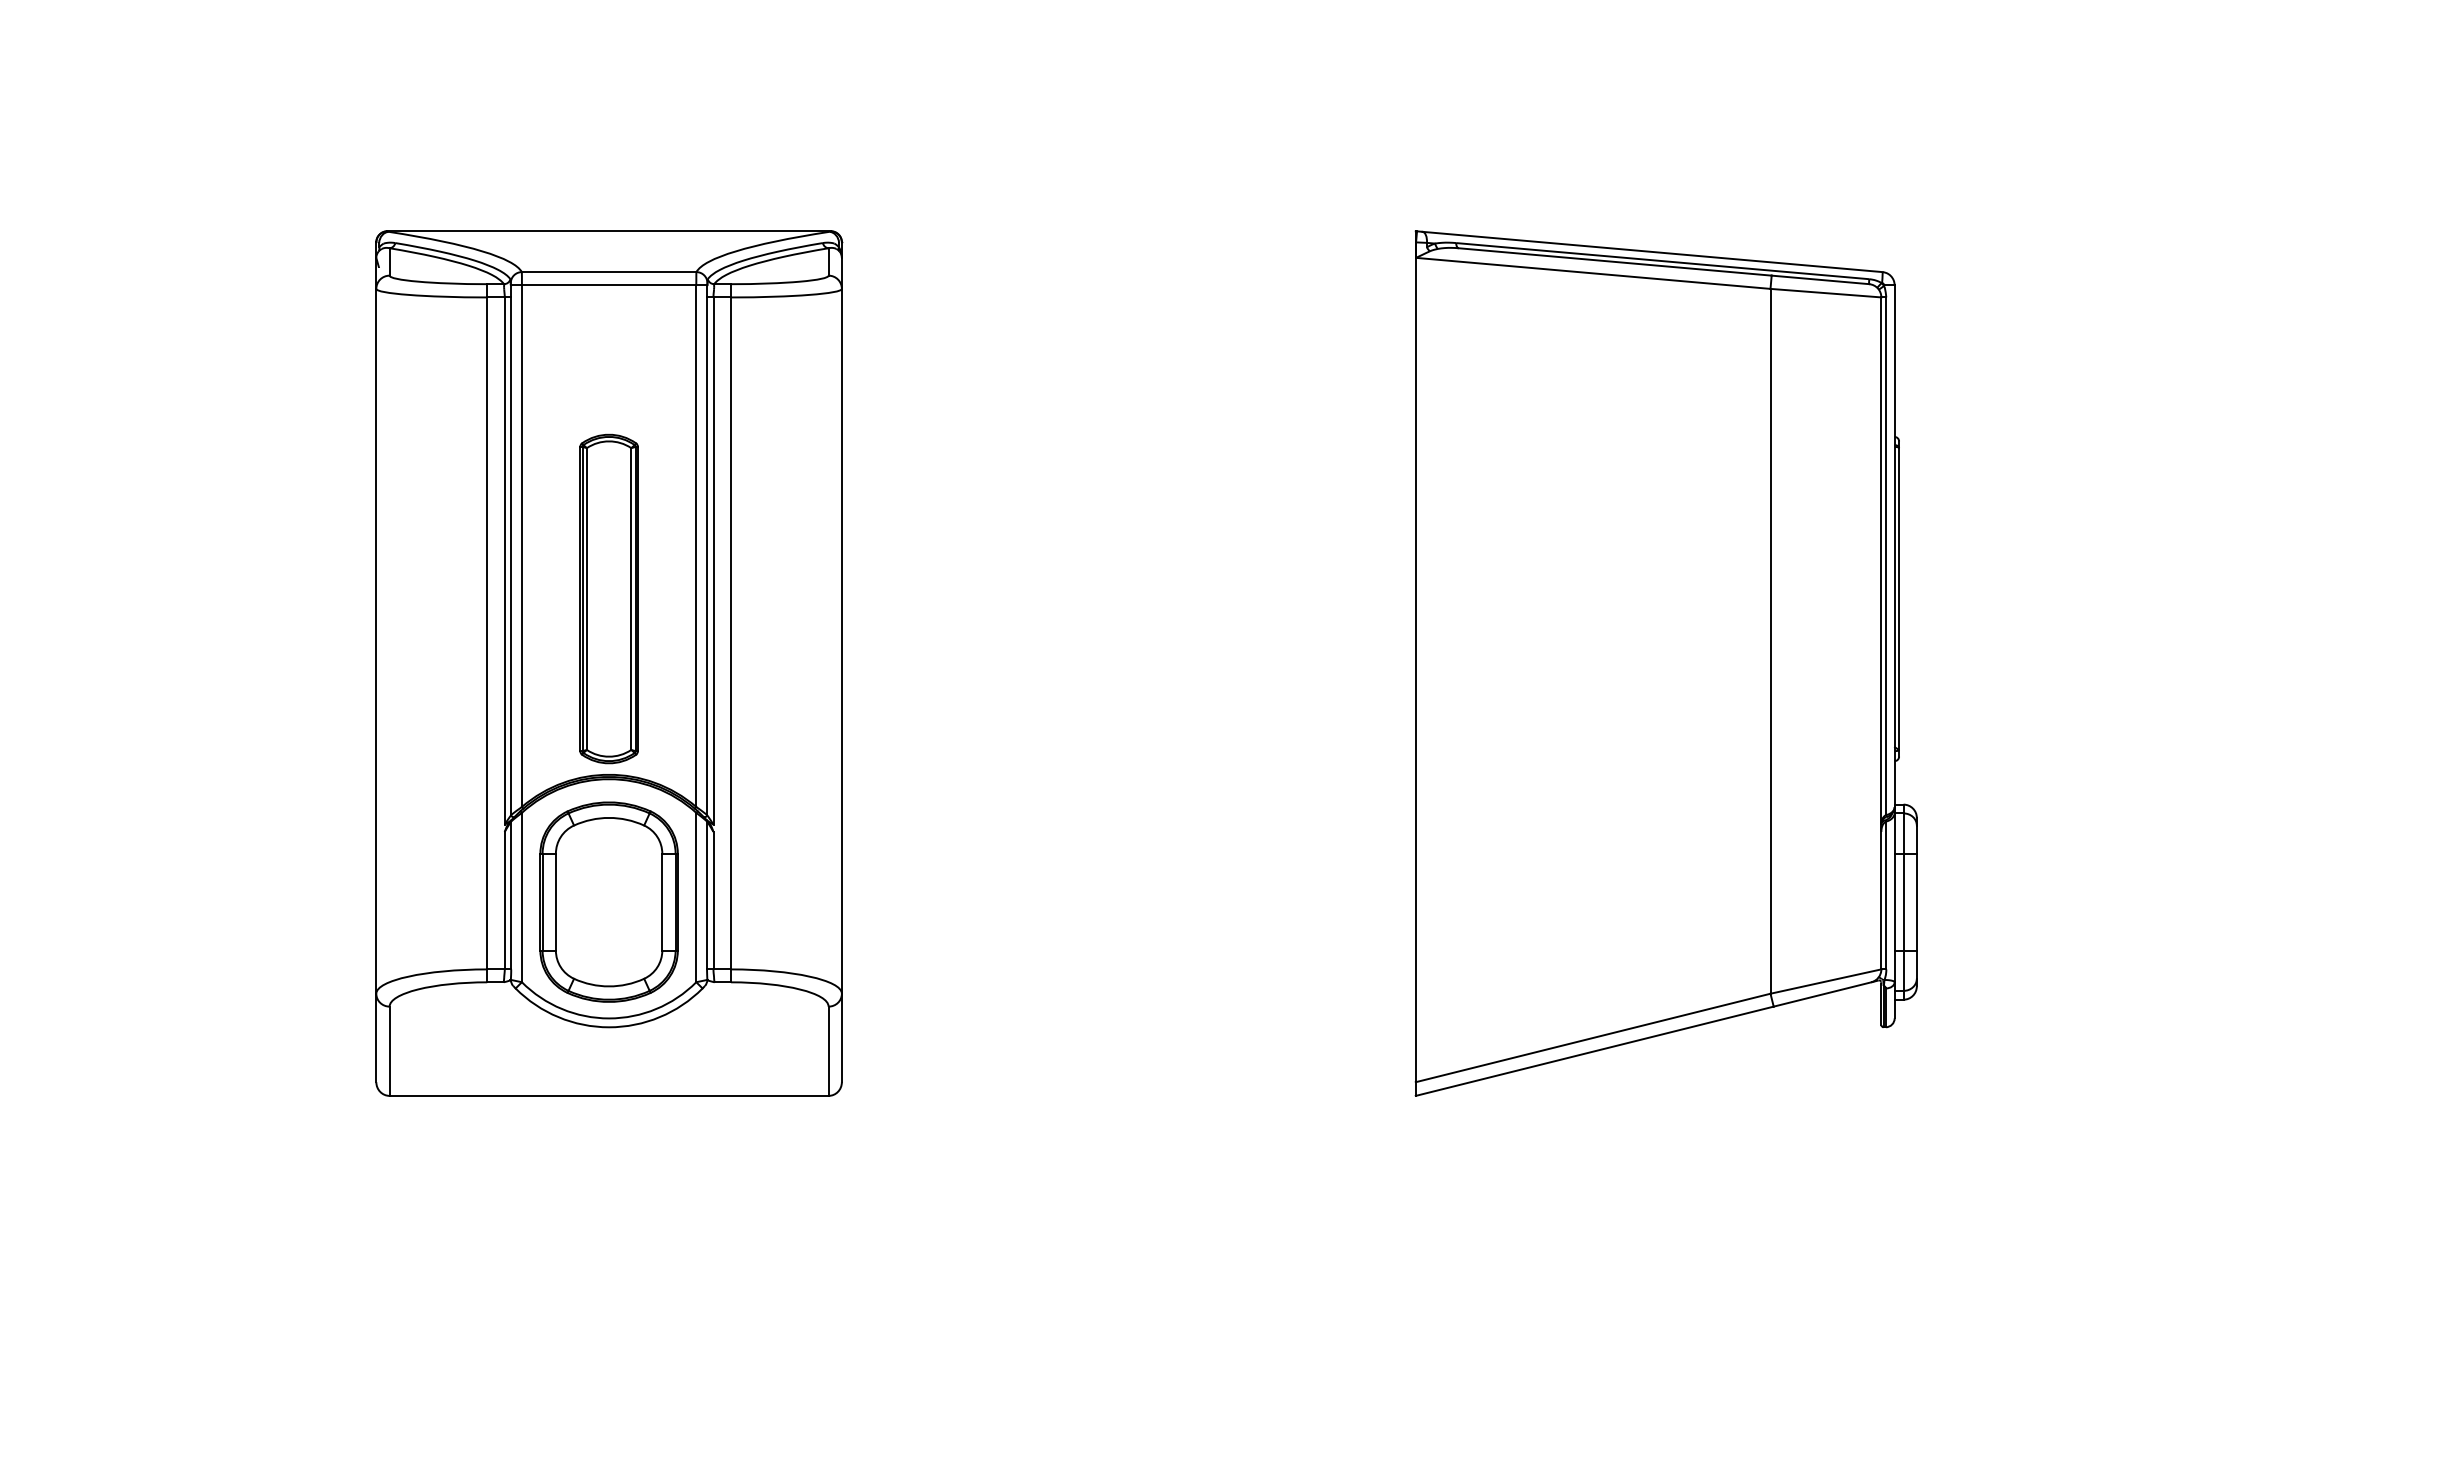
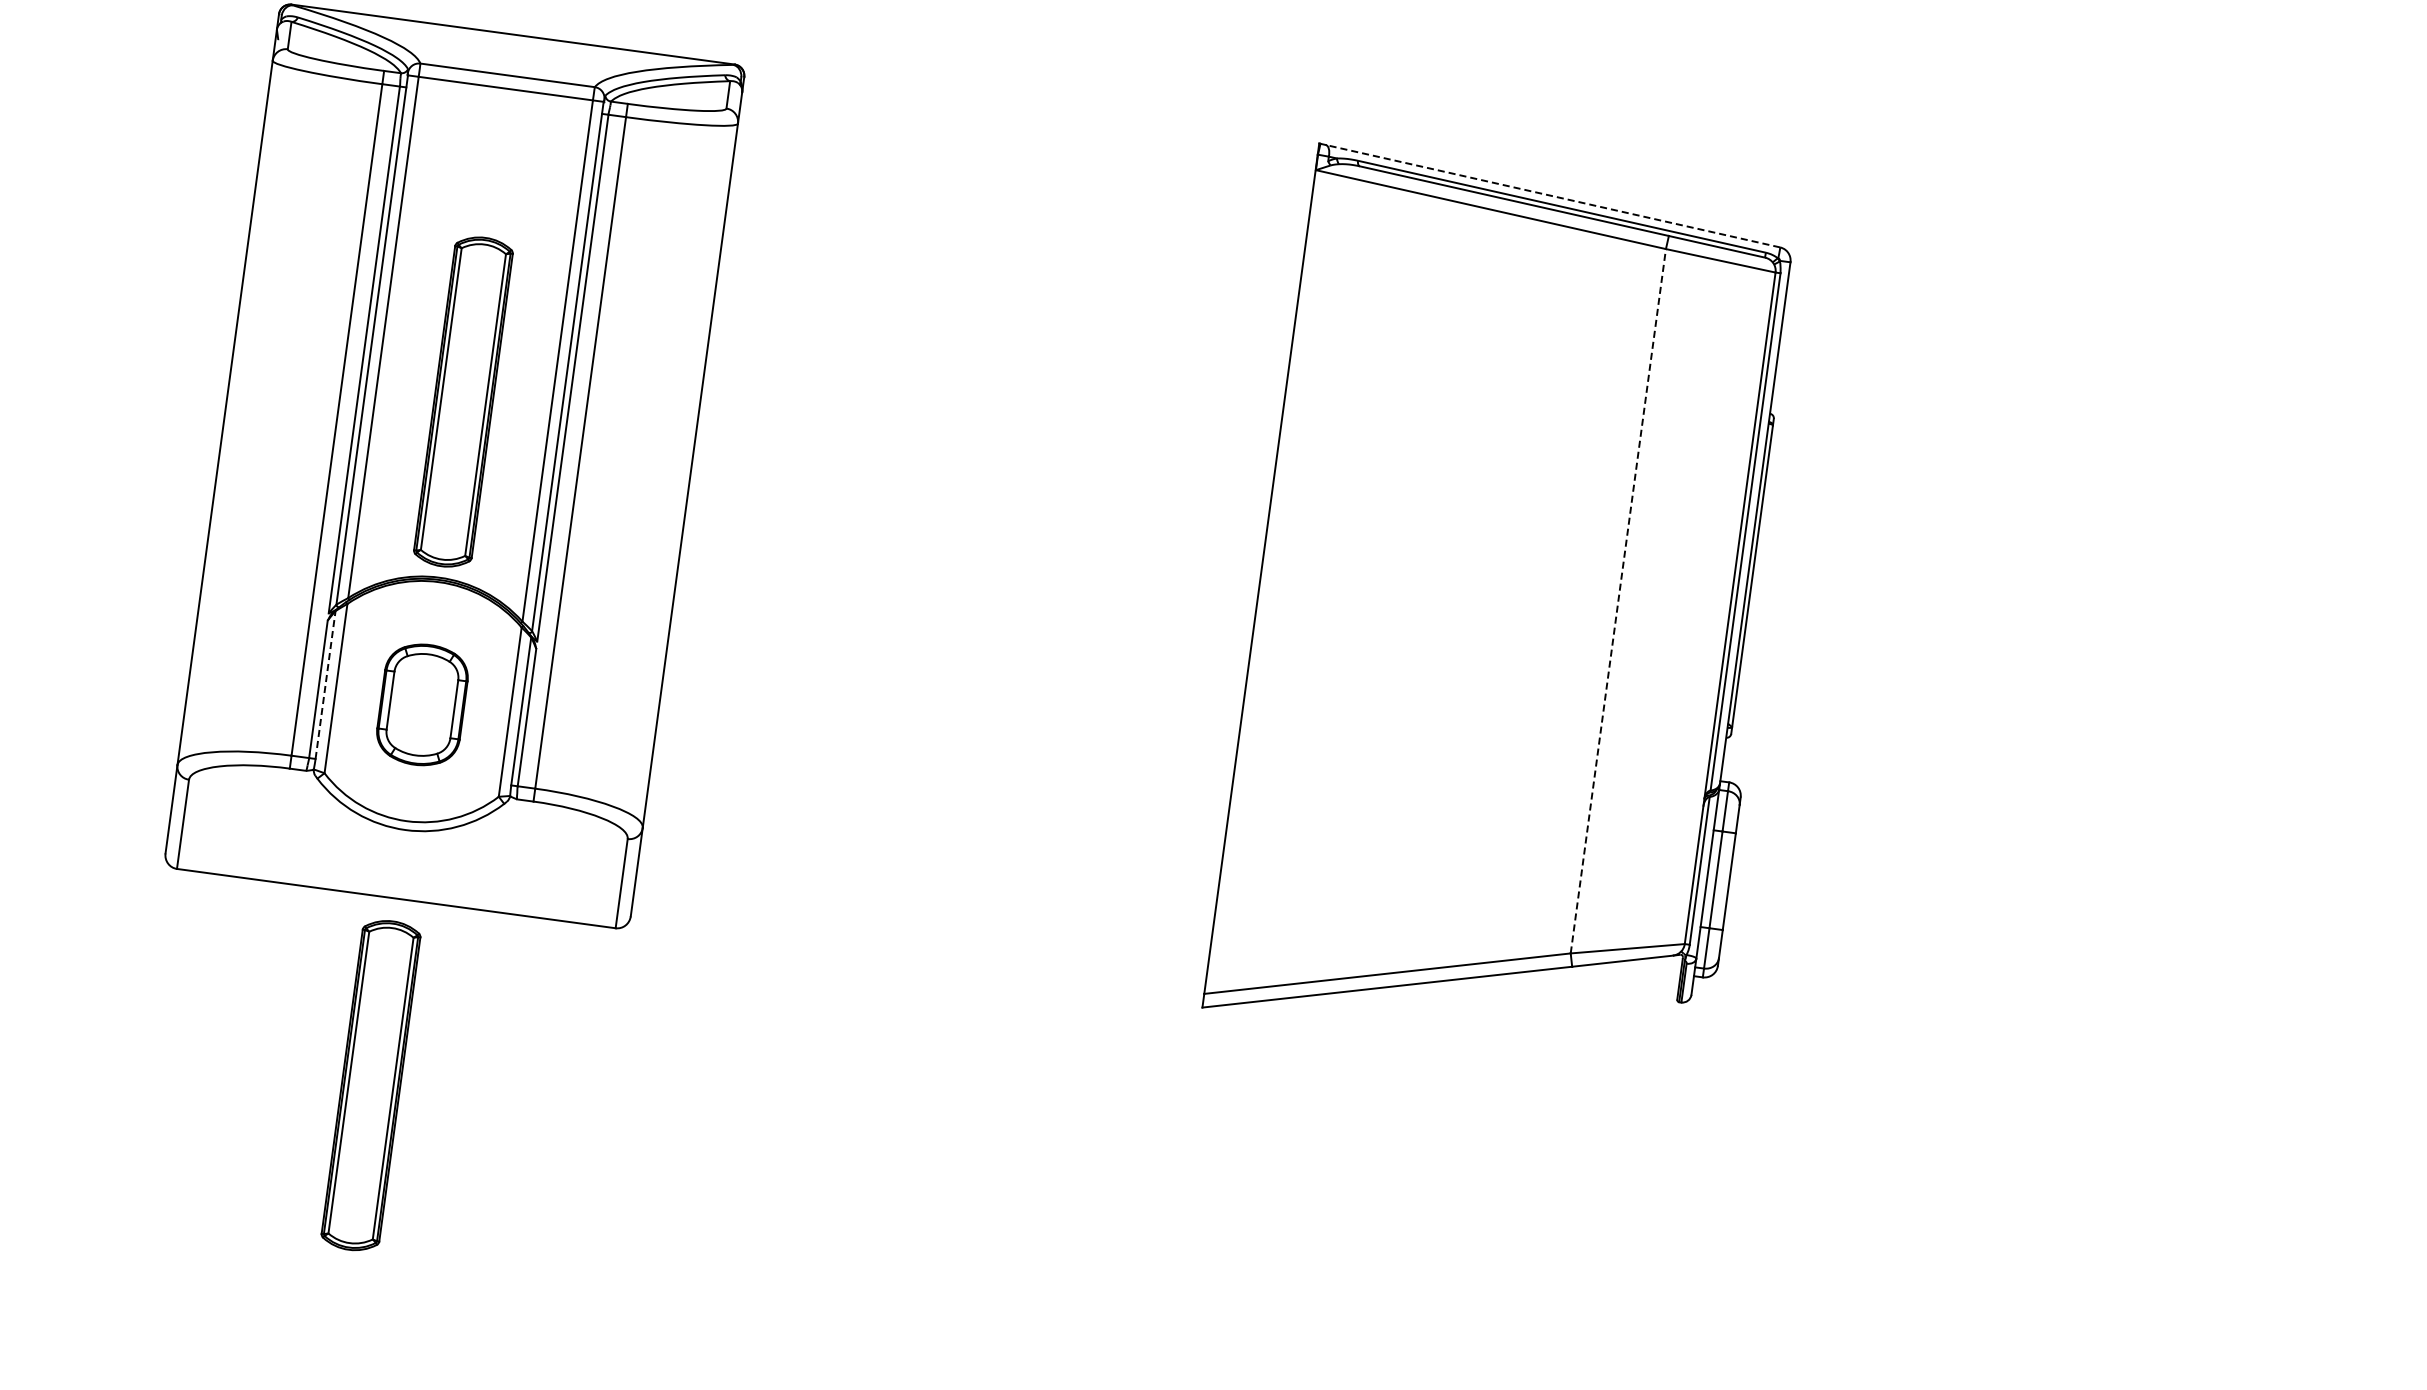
line: (1652, 251) -> (1553, 195), solid -> dashed
line: (1770, 640) -> (1618, 600), solid -> dashed
line: (511, 895) -> (325, 685), solid -> dashed
part: (608, 901) -> (421, 704), size x0.6
part: (608, 1282) -> (370, 1084), added

